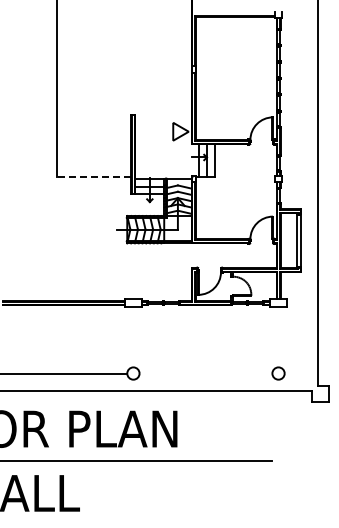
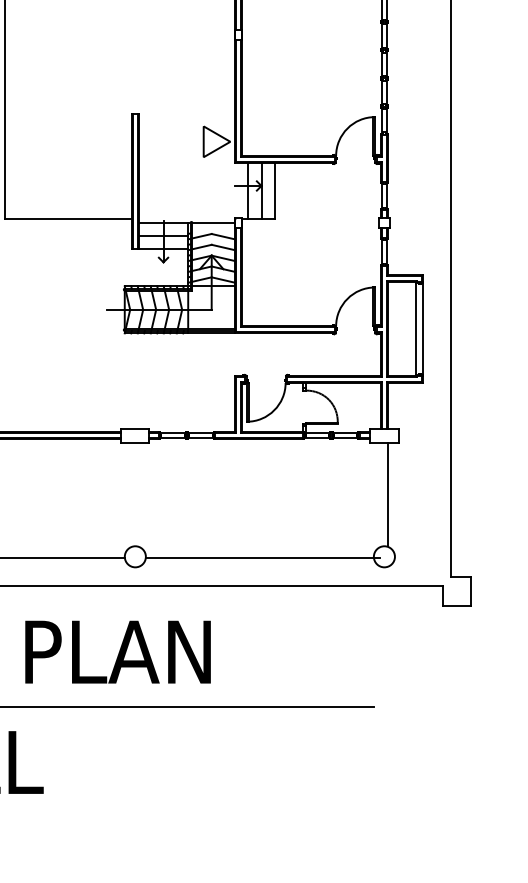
line: (94, 176) -> (68, 218), dashed -> solid
line: (280, 337) -> (387, 494), added
line: (207, 374) -> (262, 558), added

